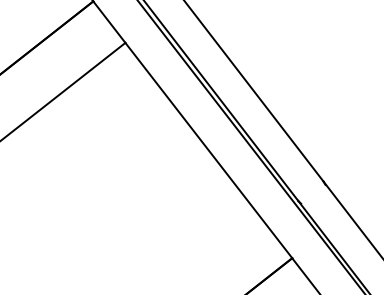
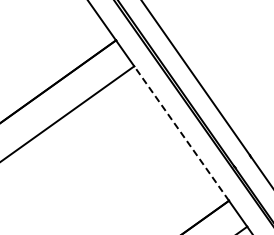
line: (208, 150) -> (181, 133), solid -> dashed

